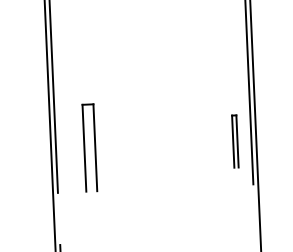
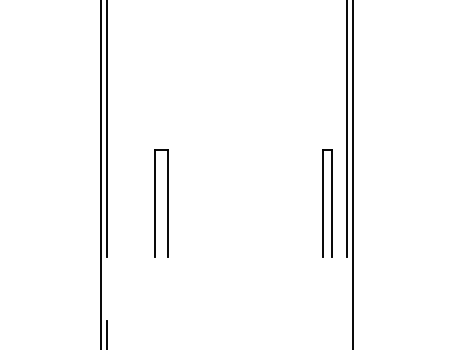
part: (235, 141) -> (327, 203), size x1.67
part: (90, 147) -> (161, 203), moved

